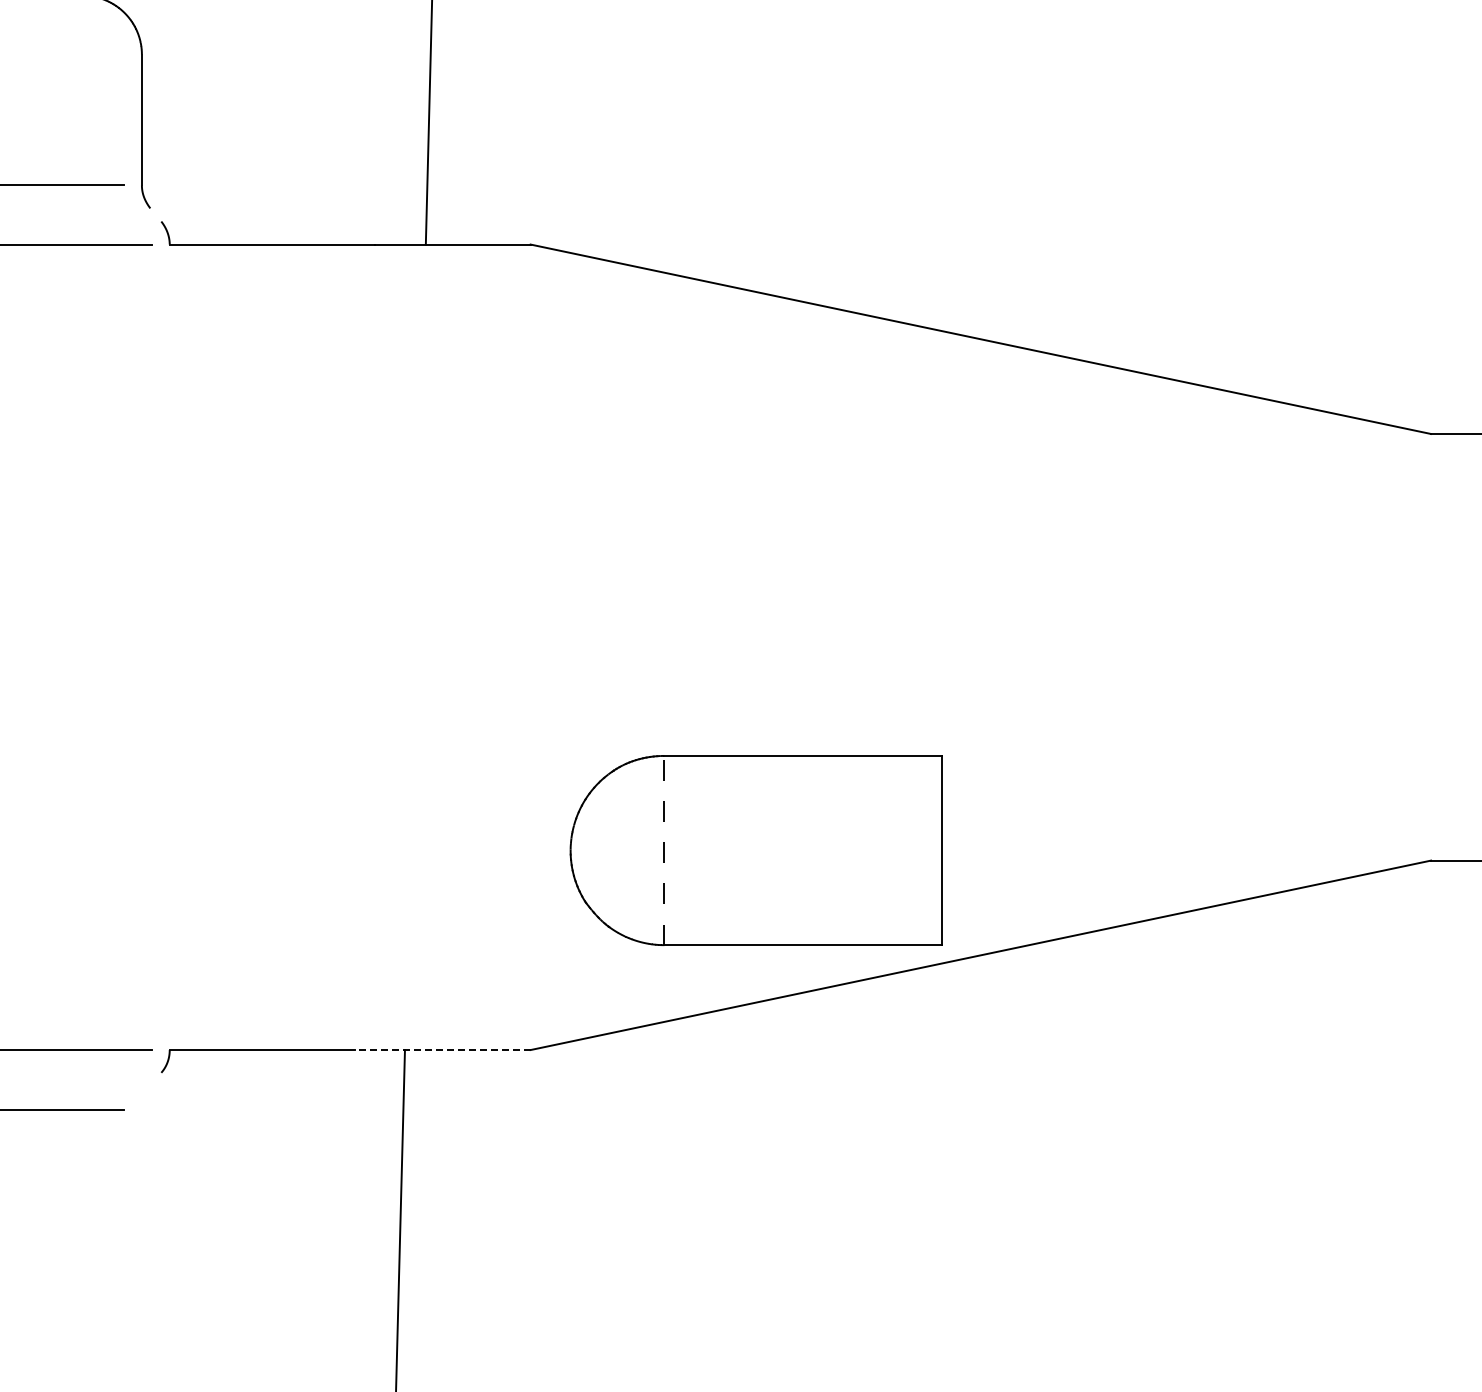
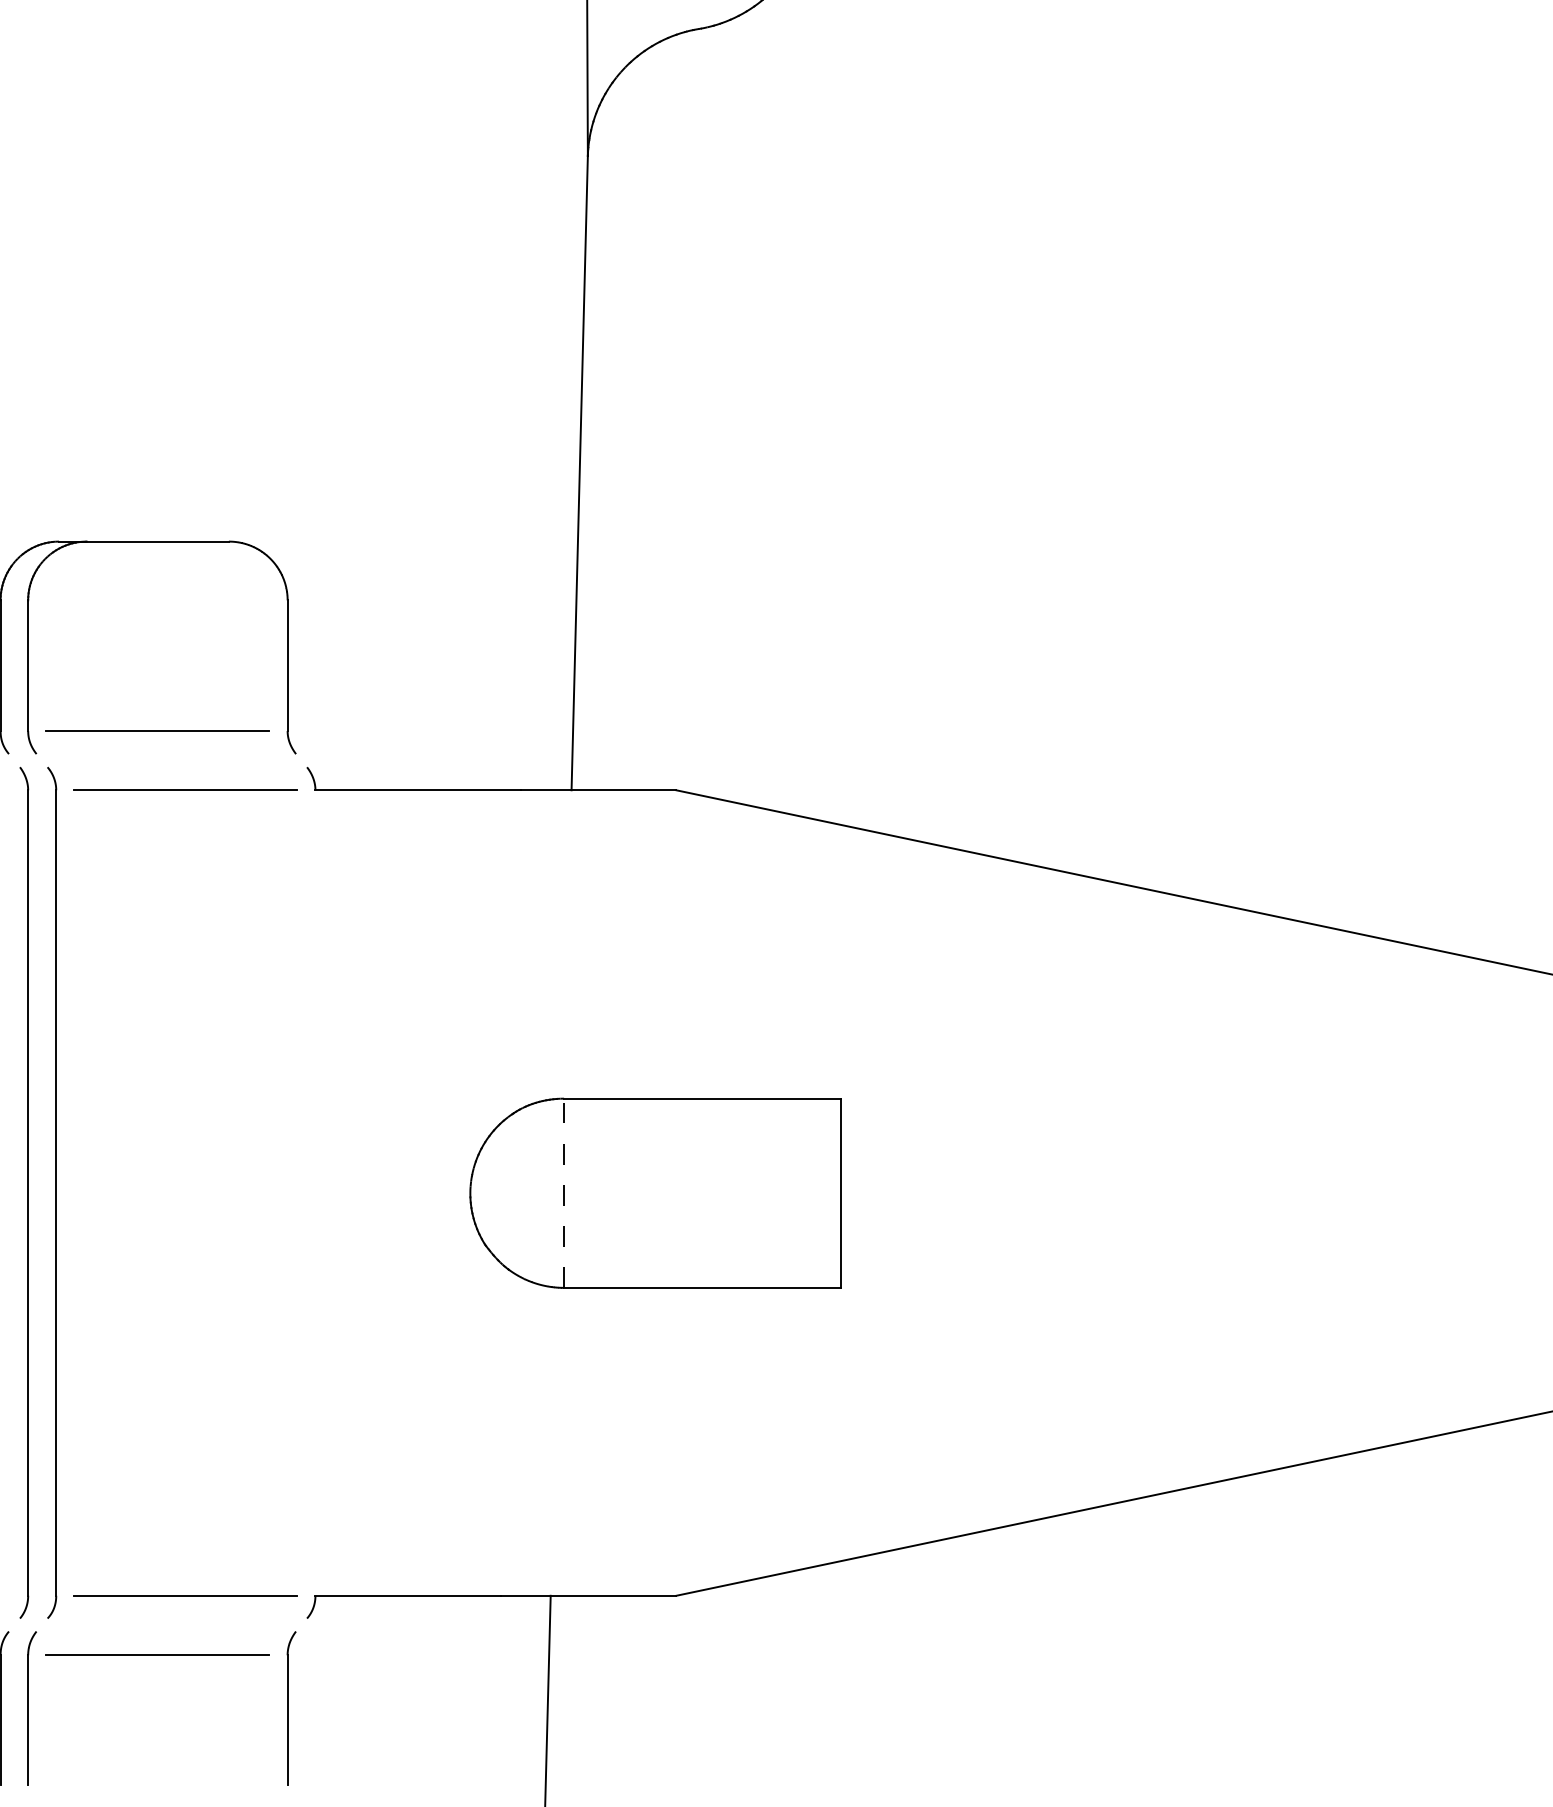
part: (755, 849) -> (655, 1192), moved
line: (442, 1049) -> (588, 1595), dashed -> solid
part: (145, 1162) -> (291, 1708), added

